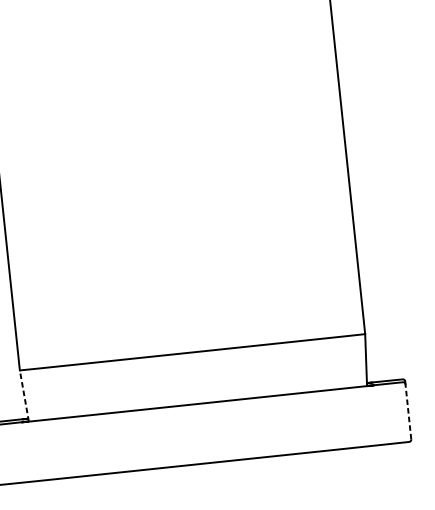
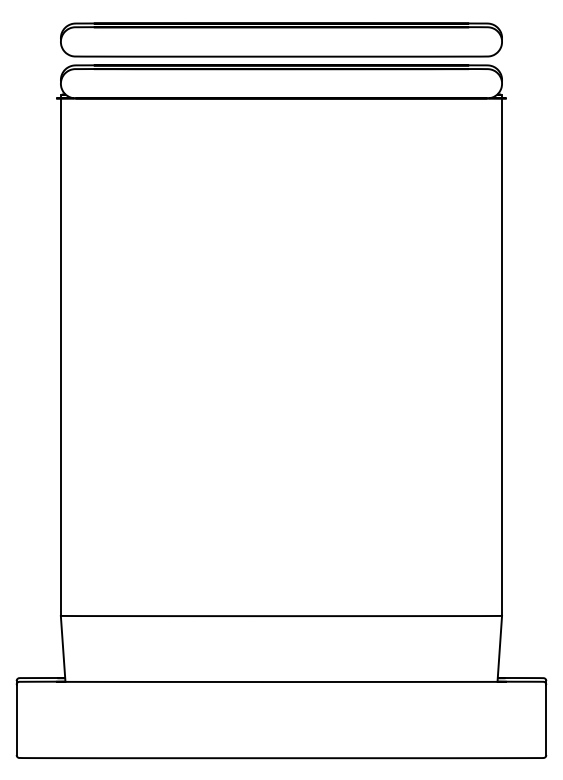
line: (24, 395) -> (63, 648), dashed -> solid
line: (408, 411) -> (546, 719), dashed -> solid

